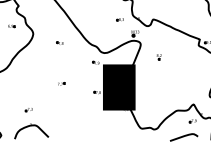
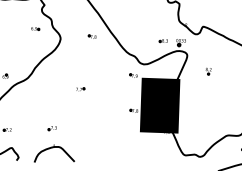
part: (119, 19) -> (162, 40), moved
part: (59, 42) -> (91, 35), moved
part: (61, 83) -> (80, 88), moved

